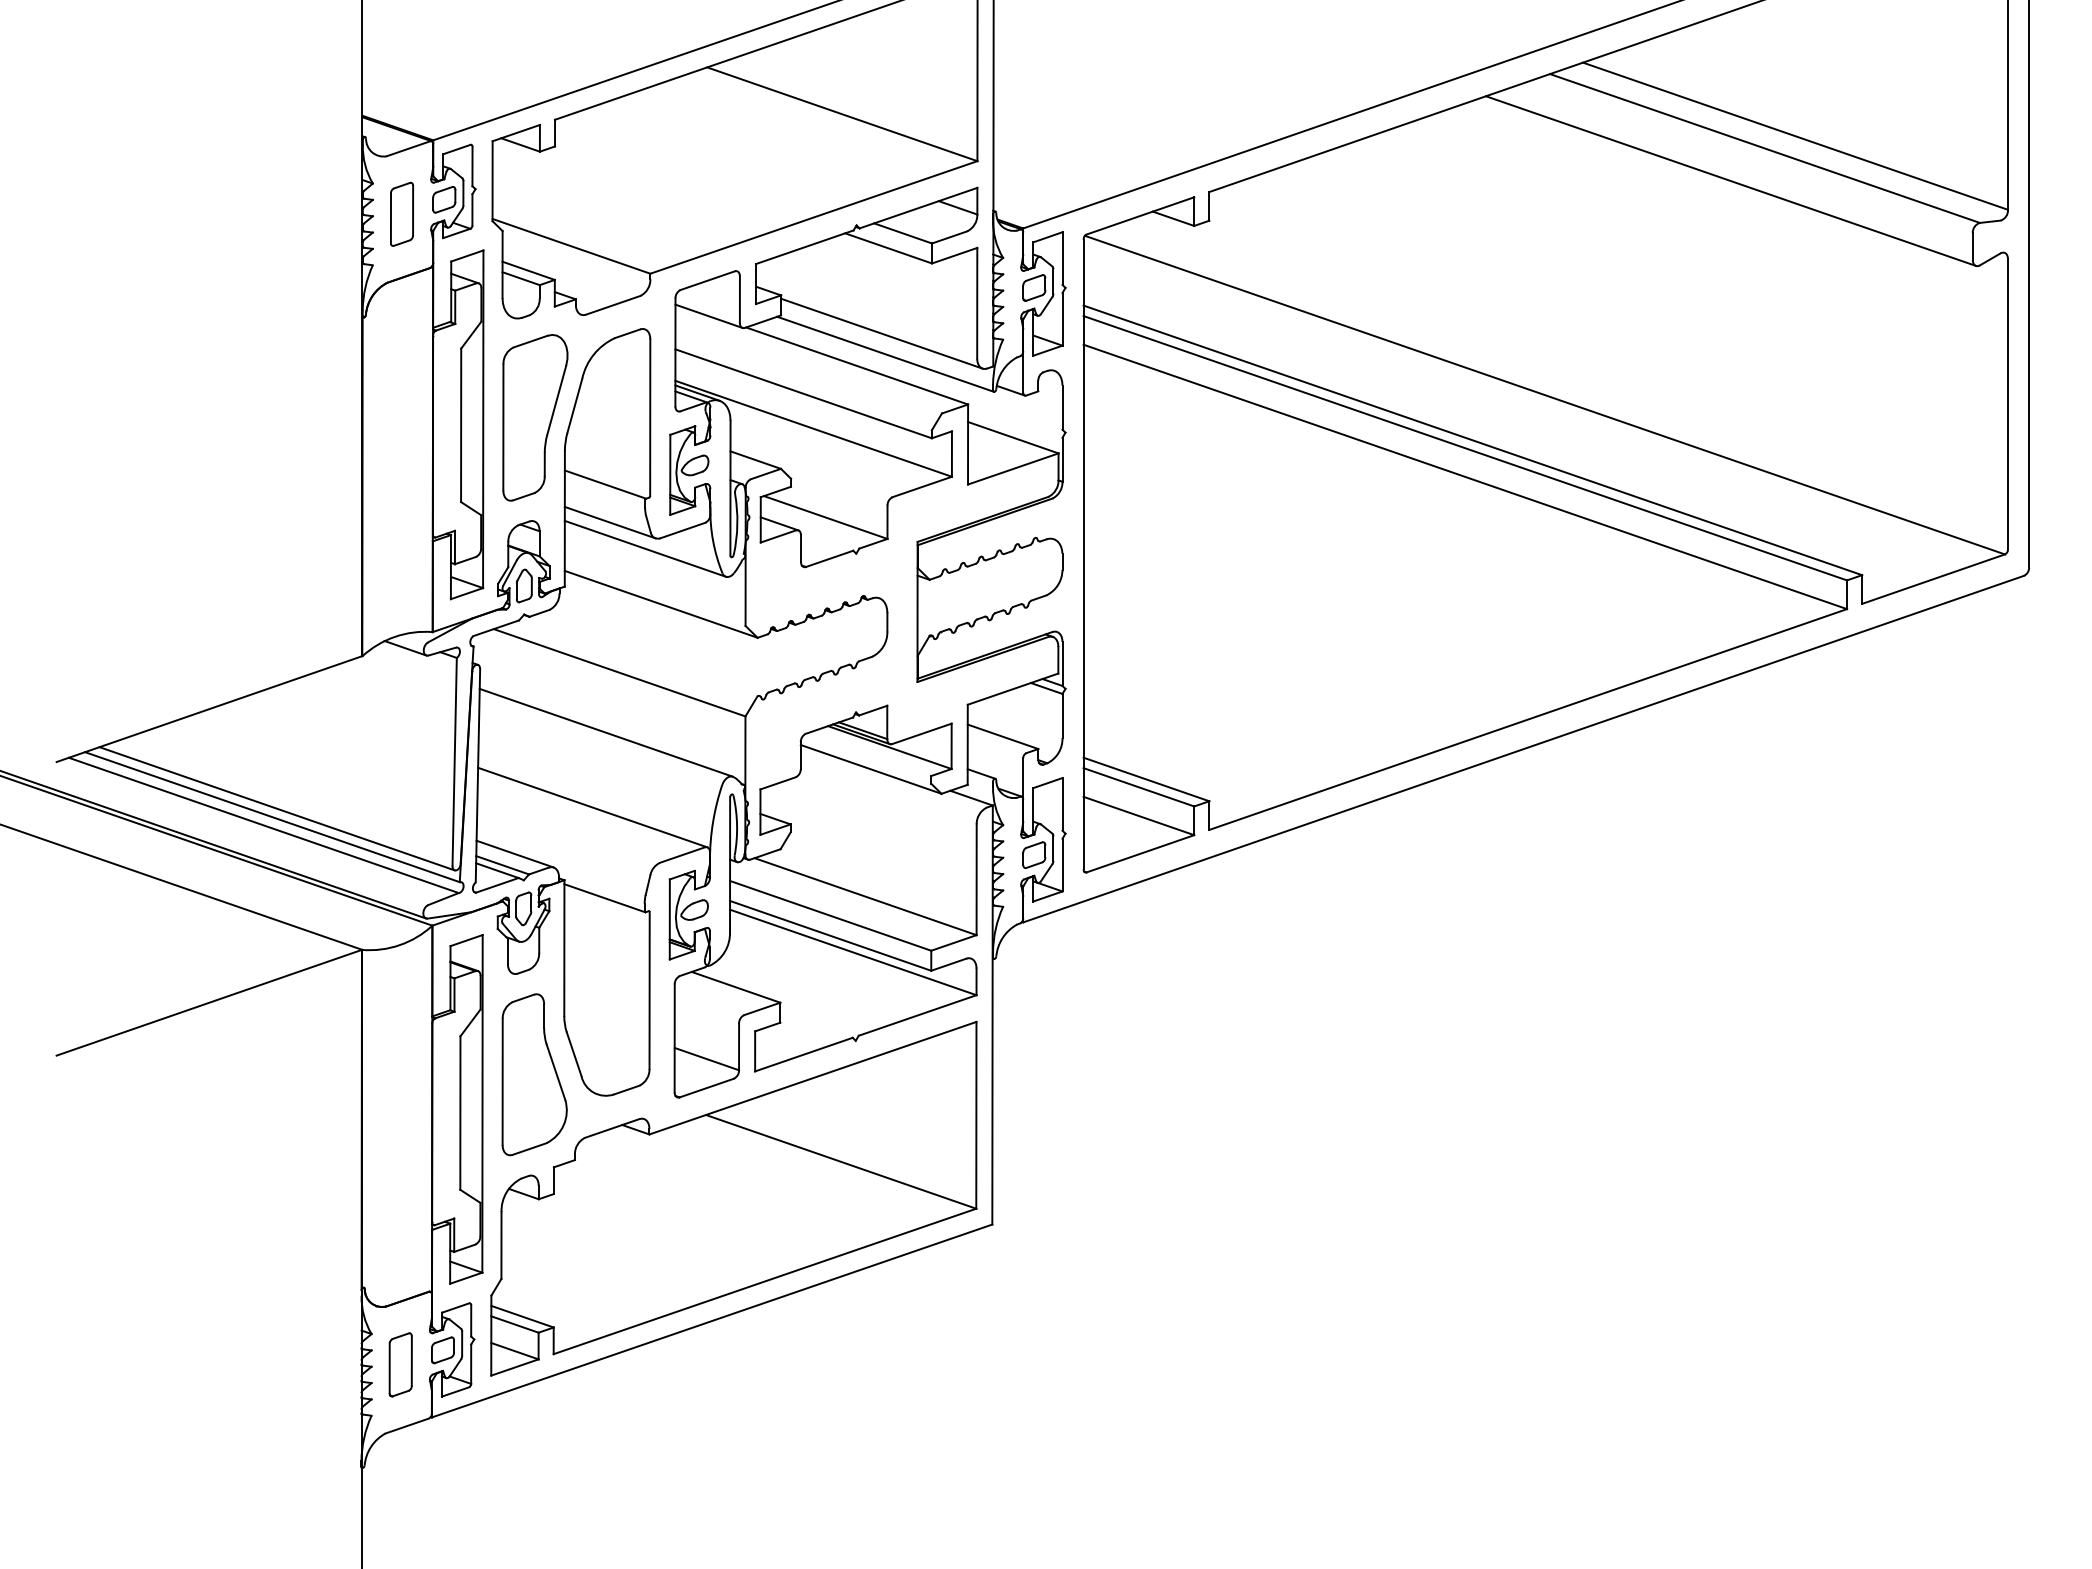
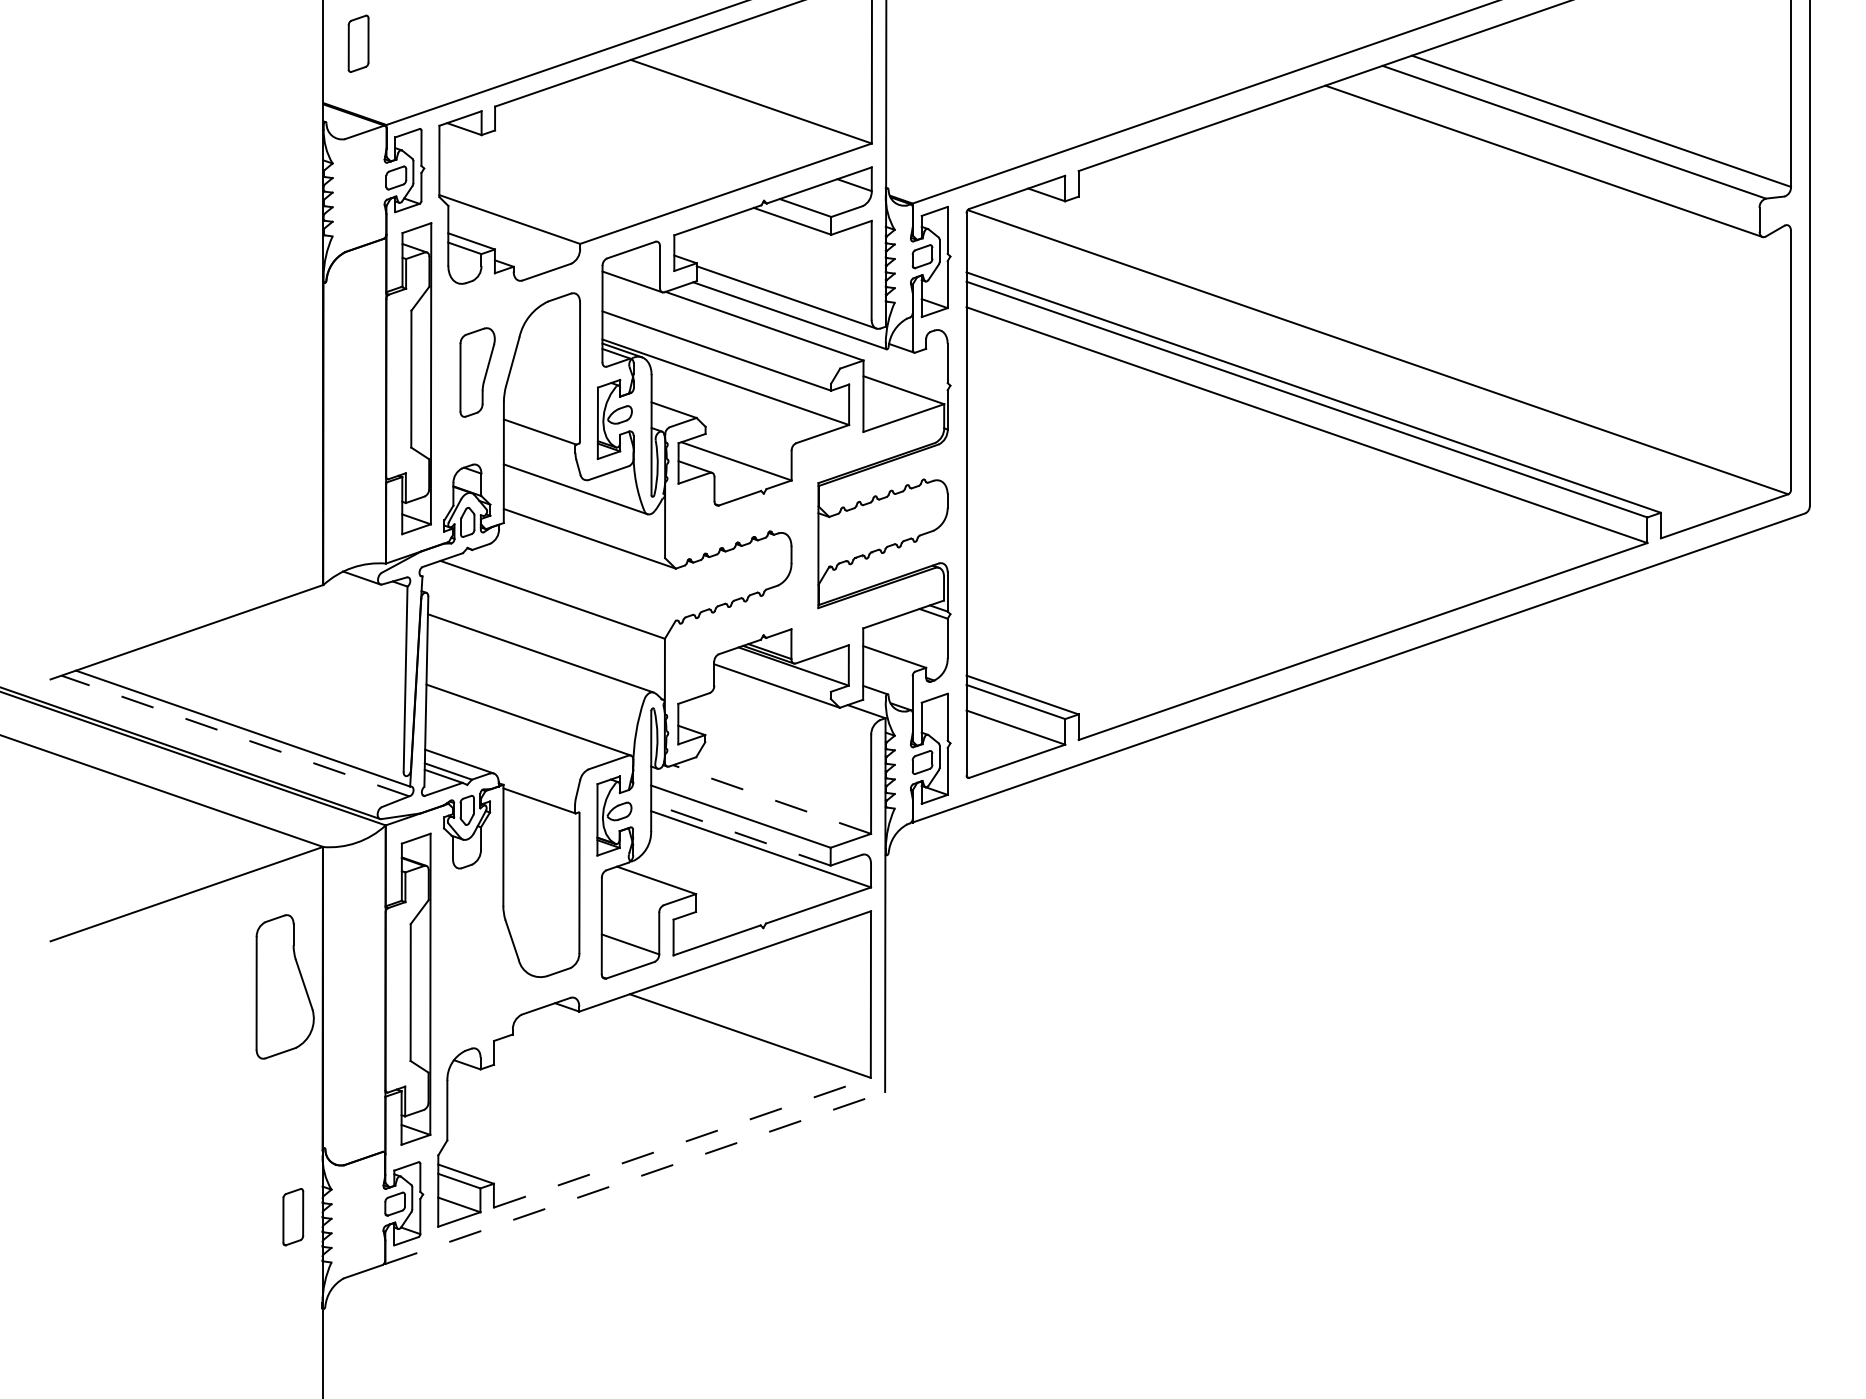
part: (402, 213) -> (359, 43), moved
part: (535, 417) -> (477, 372), size x0.6
line: (609, 522) -> (543, 465), removed
line: (276, 808) -> (246, 720), removed
line: (263, 825) -> (235, 736), solid -> dashed
line: (865, 896) -> (772, 799), solid -> dashed
line: (830, 935) -> (740, 834), solid -> dashed
part: (534, 1074) -> (285, 986), moved
line: (765, 1281) -> (682, 1142), solid -> dashed
line: (712, 1320) -> (635, 1177), solid -> dashed
part: (400, 1364) -> (293, 1216), moved

